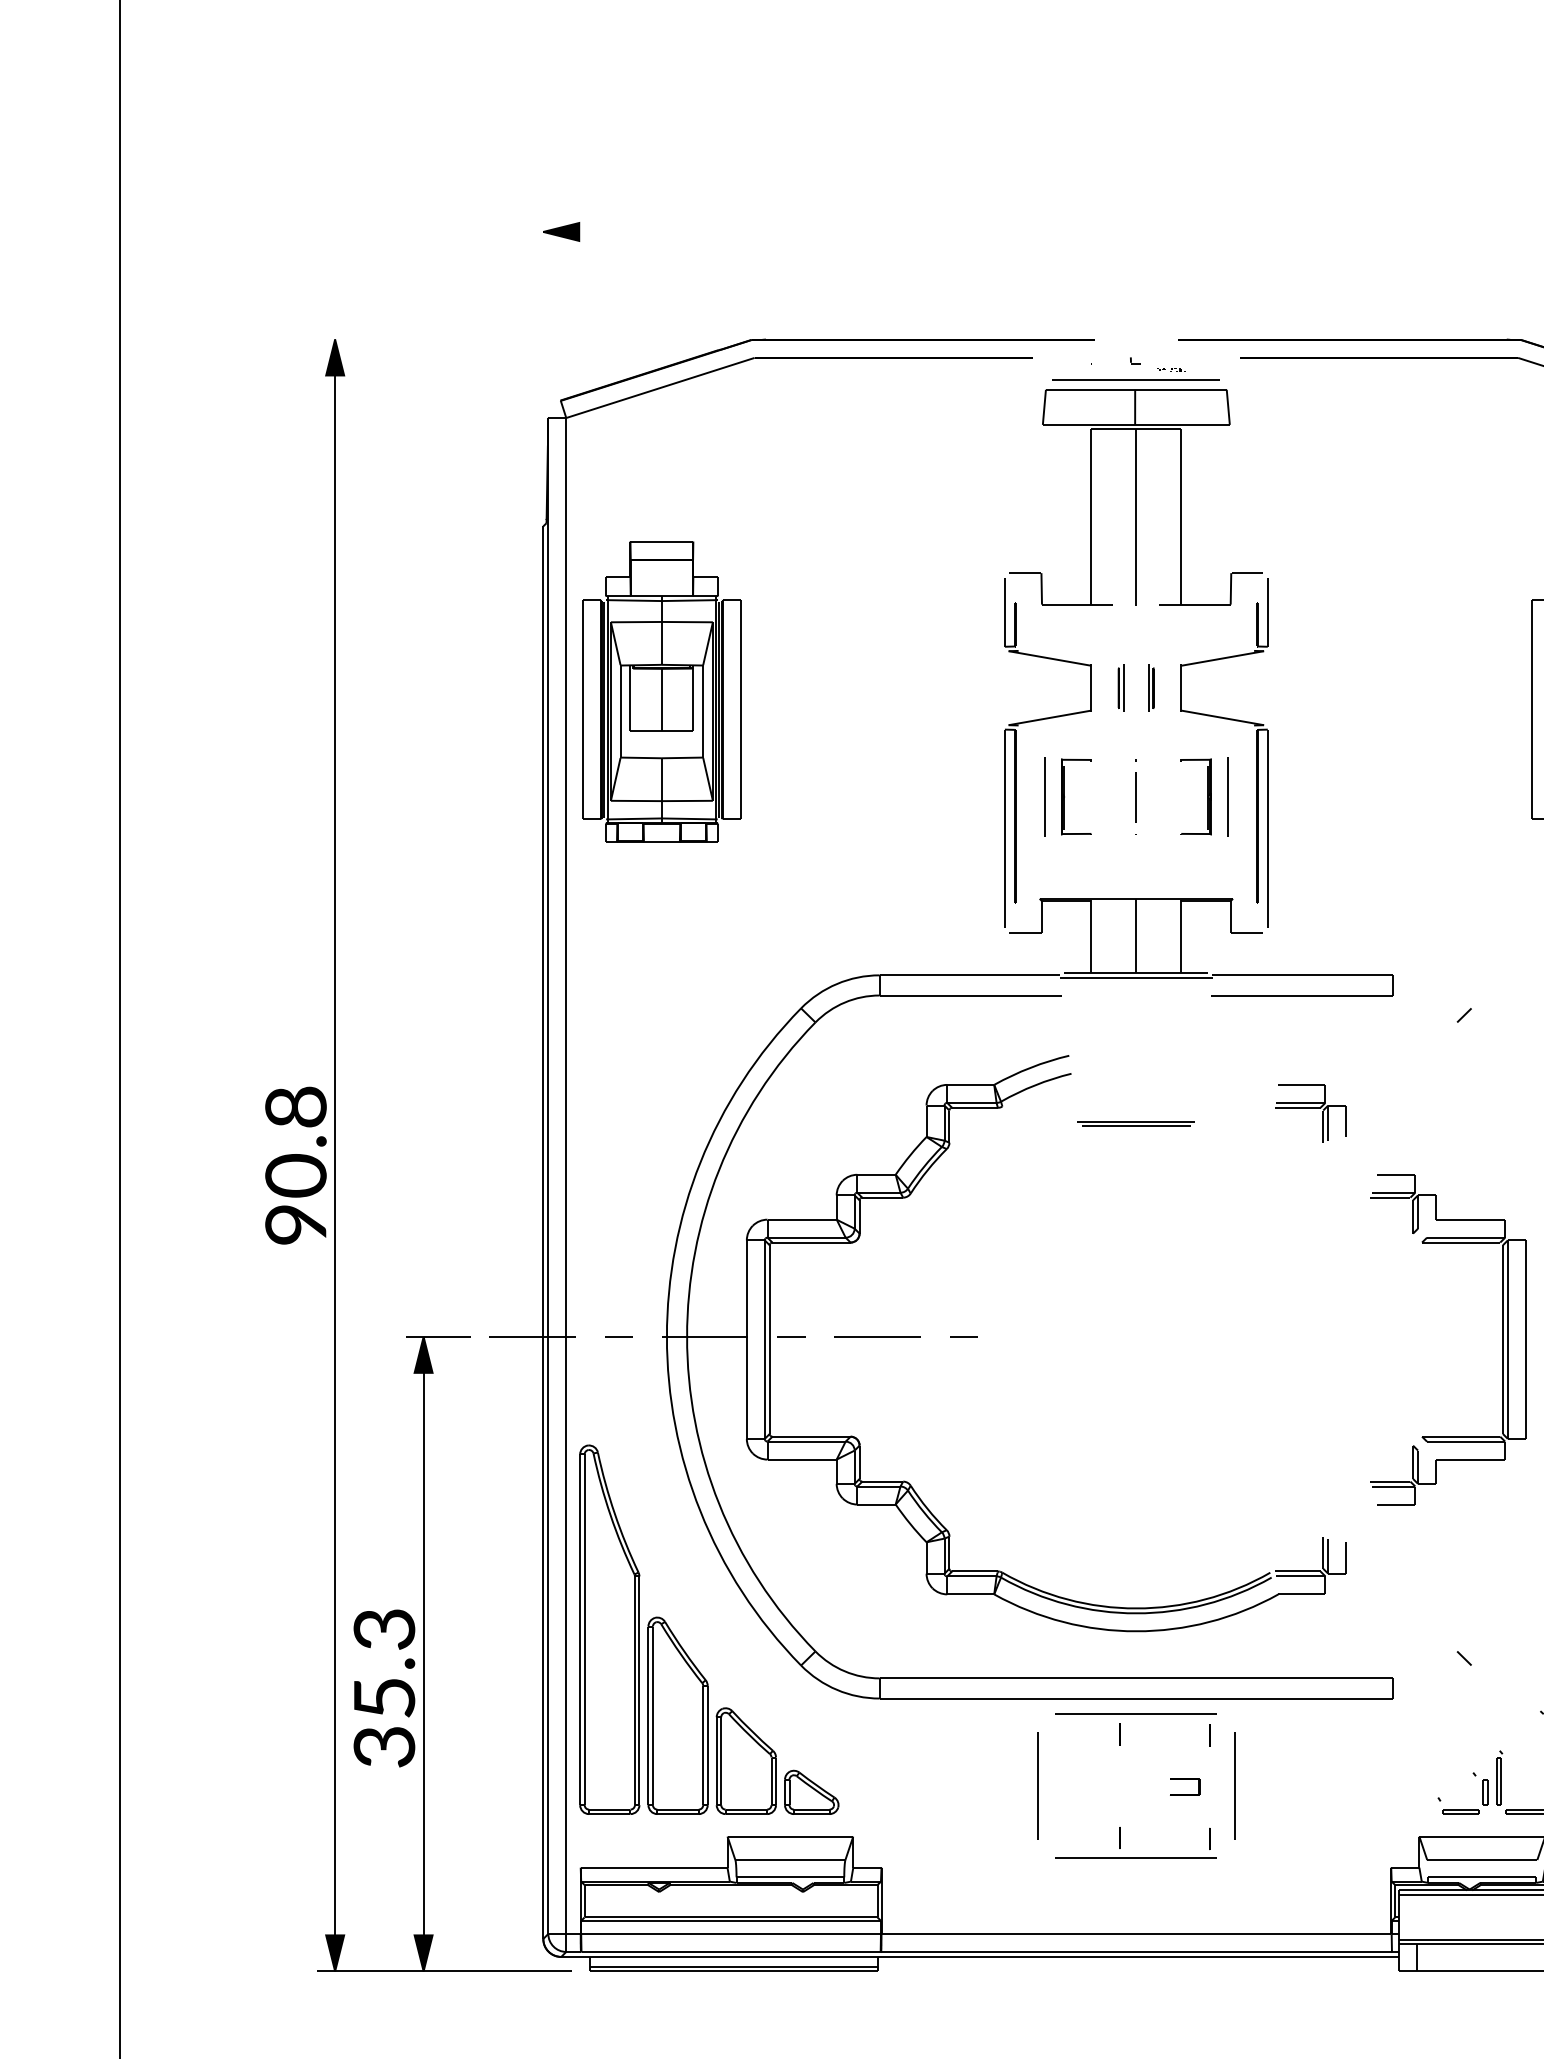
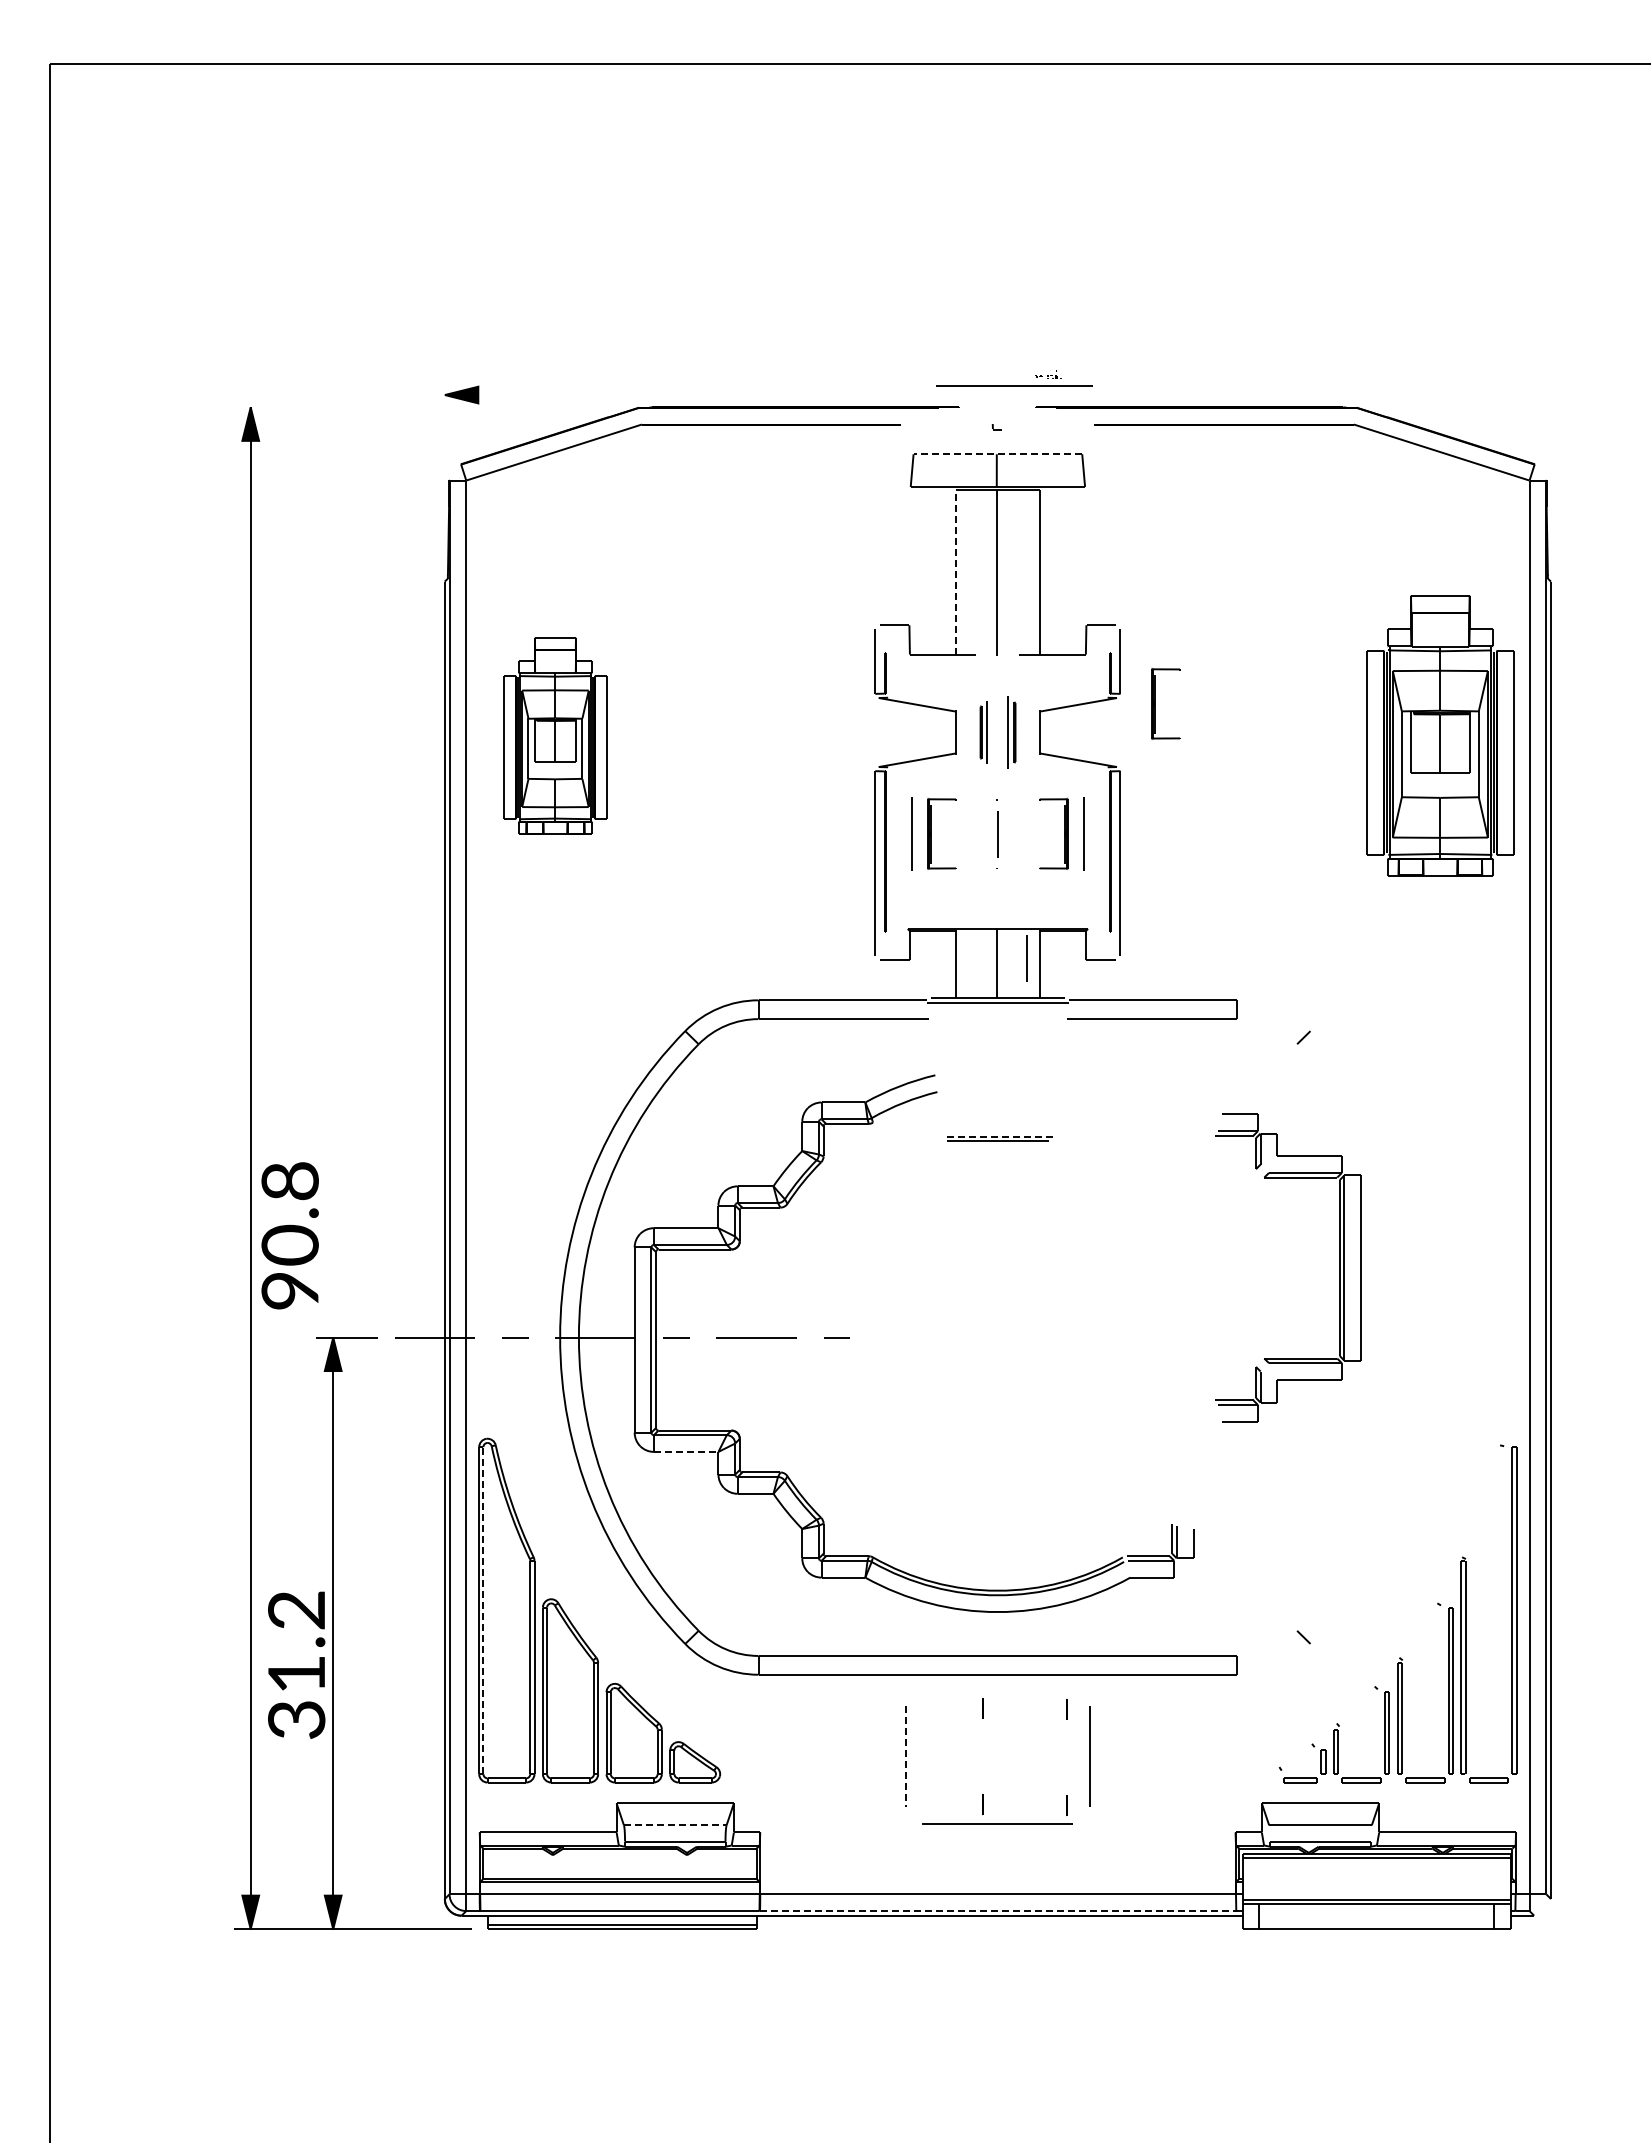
part: (561, 231) -> (461, 394), moved
part: (1135, 379) -> (1014, 385), moved
line: (1135, 390) -> (997, 454), solid -> dashed
line: (1091, 515) -> (956, 571), solid -> dashed
part: (1305, 657) -> (1155, 703), added
part: (1120, 688) -> (983, 732), size x1.4
part: (1152, 688) -> (1012, 732), size x1.6
part: (661, 691) -> (555, 735), size x0.7
line: (1167, 930) -> (1026, 958), added
part: (1310, 1112) -> (1160, 1128), removed
line: (1135, 1121) -> (997, 1136), solid -> dashed
text: (295, 1165) -> (289, 1235), moved
part: (1502, 1339) -> (1339, 1267), moved
line: (802, 1459) -> (686, 1451), solid -> dashed
line: (584, 1629) -> (483, 1610), solid -> dashed
text: (384, 1662) -> (296, 1641), 35.3 -> 31.2
line: (1135, 1713) -> (997, 1688), removed
part: (1185, 1779) -> (1043, 1750), removed
line: (1037, 1787) -> (905, 1757), solid -> dashed
line: (790, 1860) -> (675, 1825), solid -> dashed
line: (1135, 1952) -> (997, 1911), solid -> dashed

